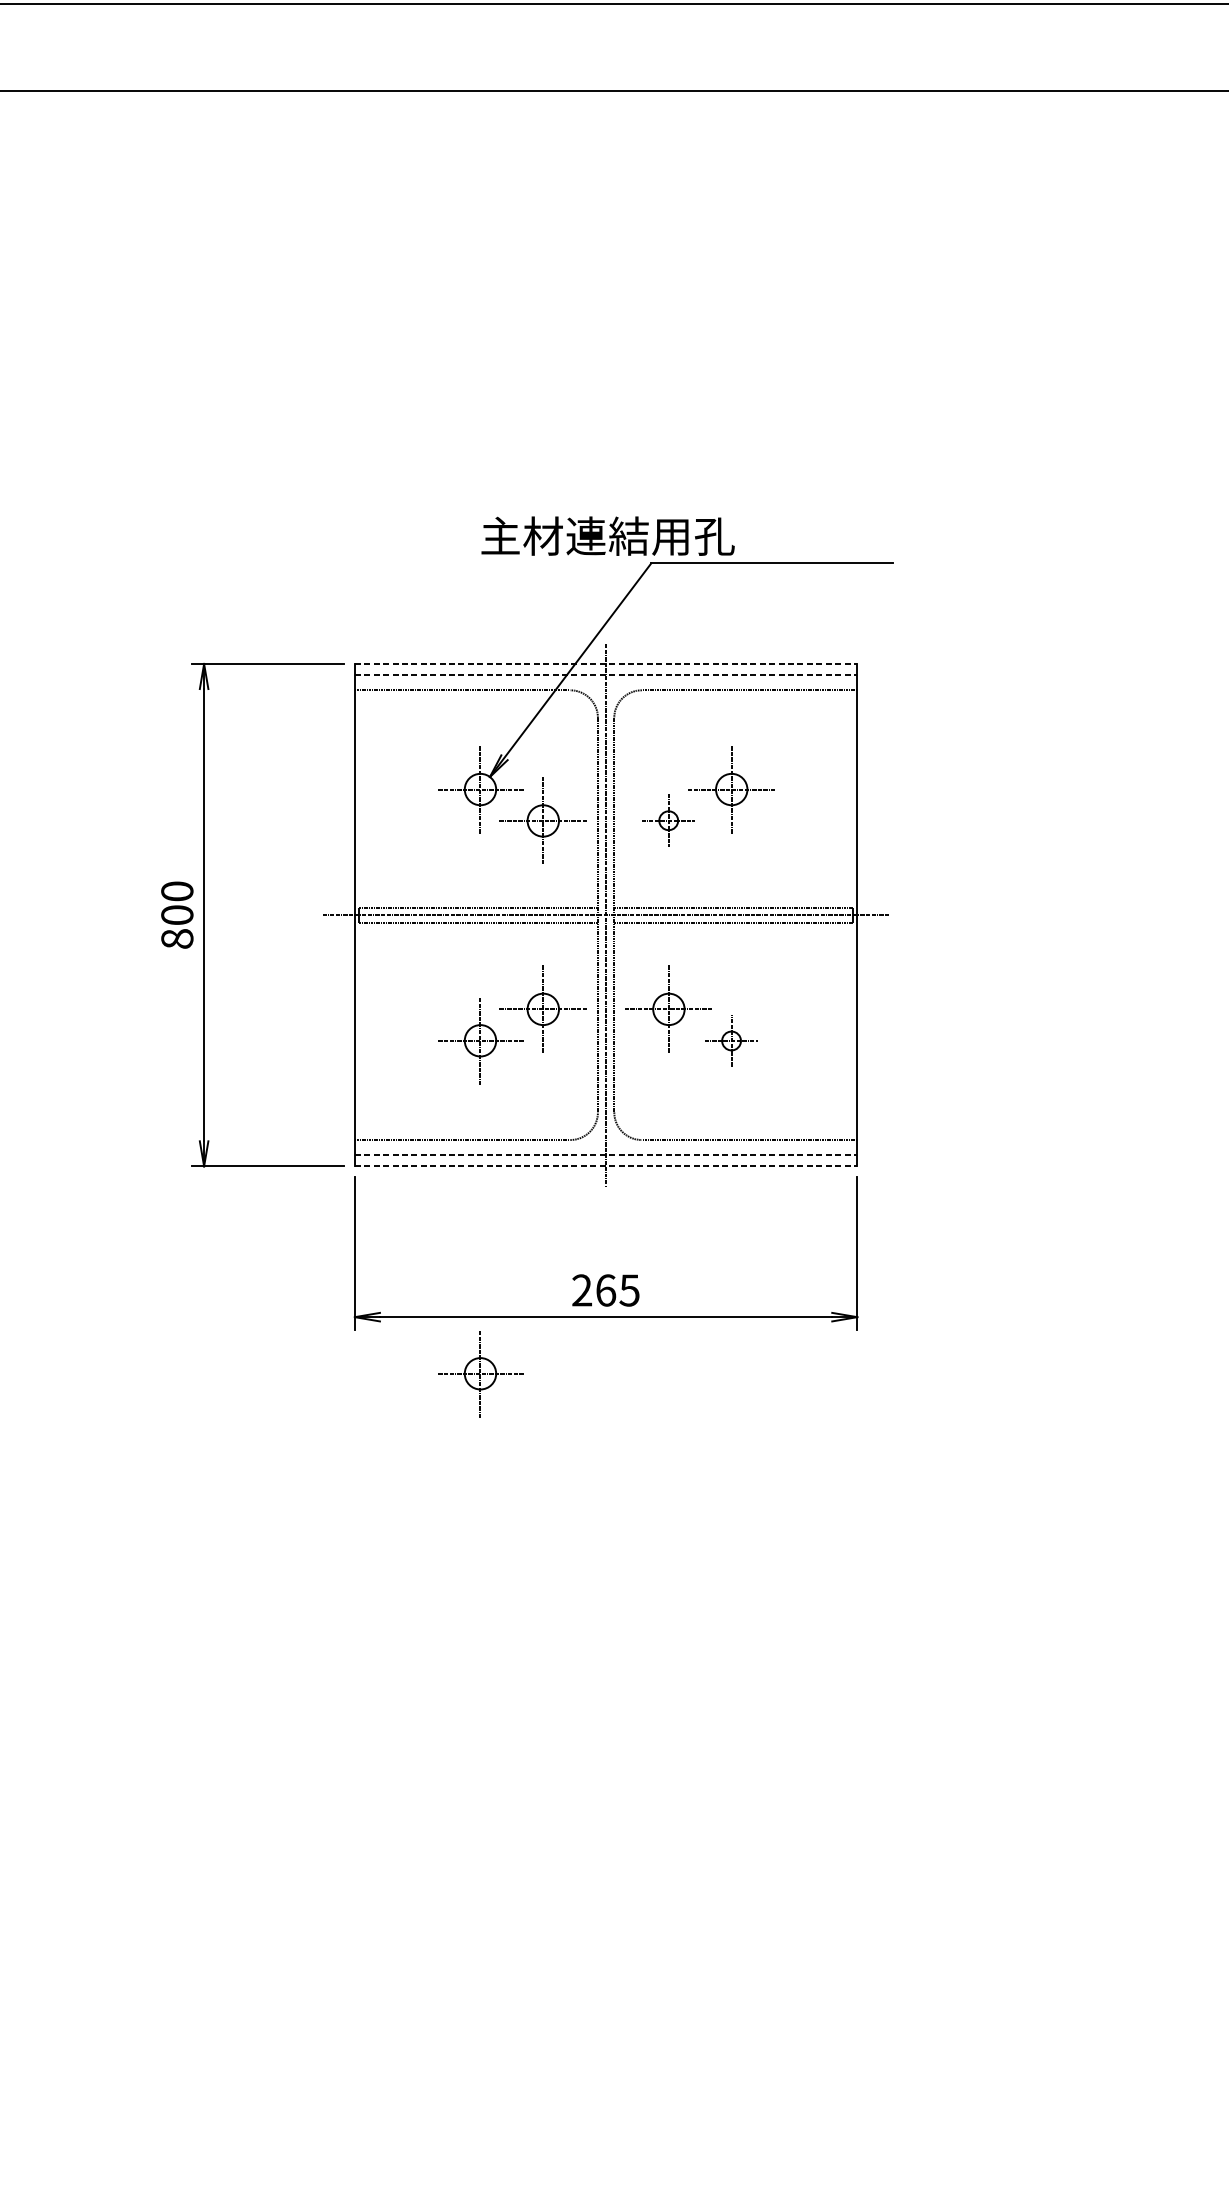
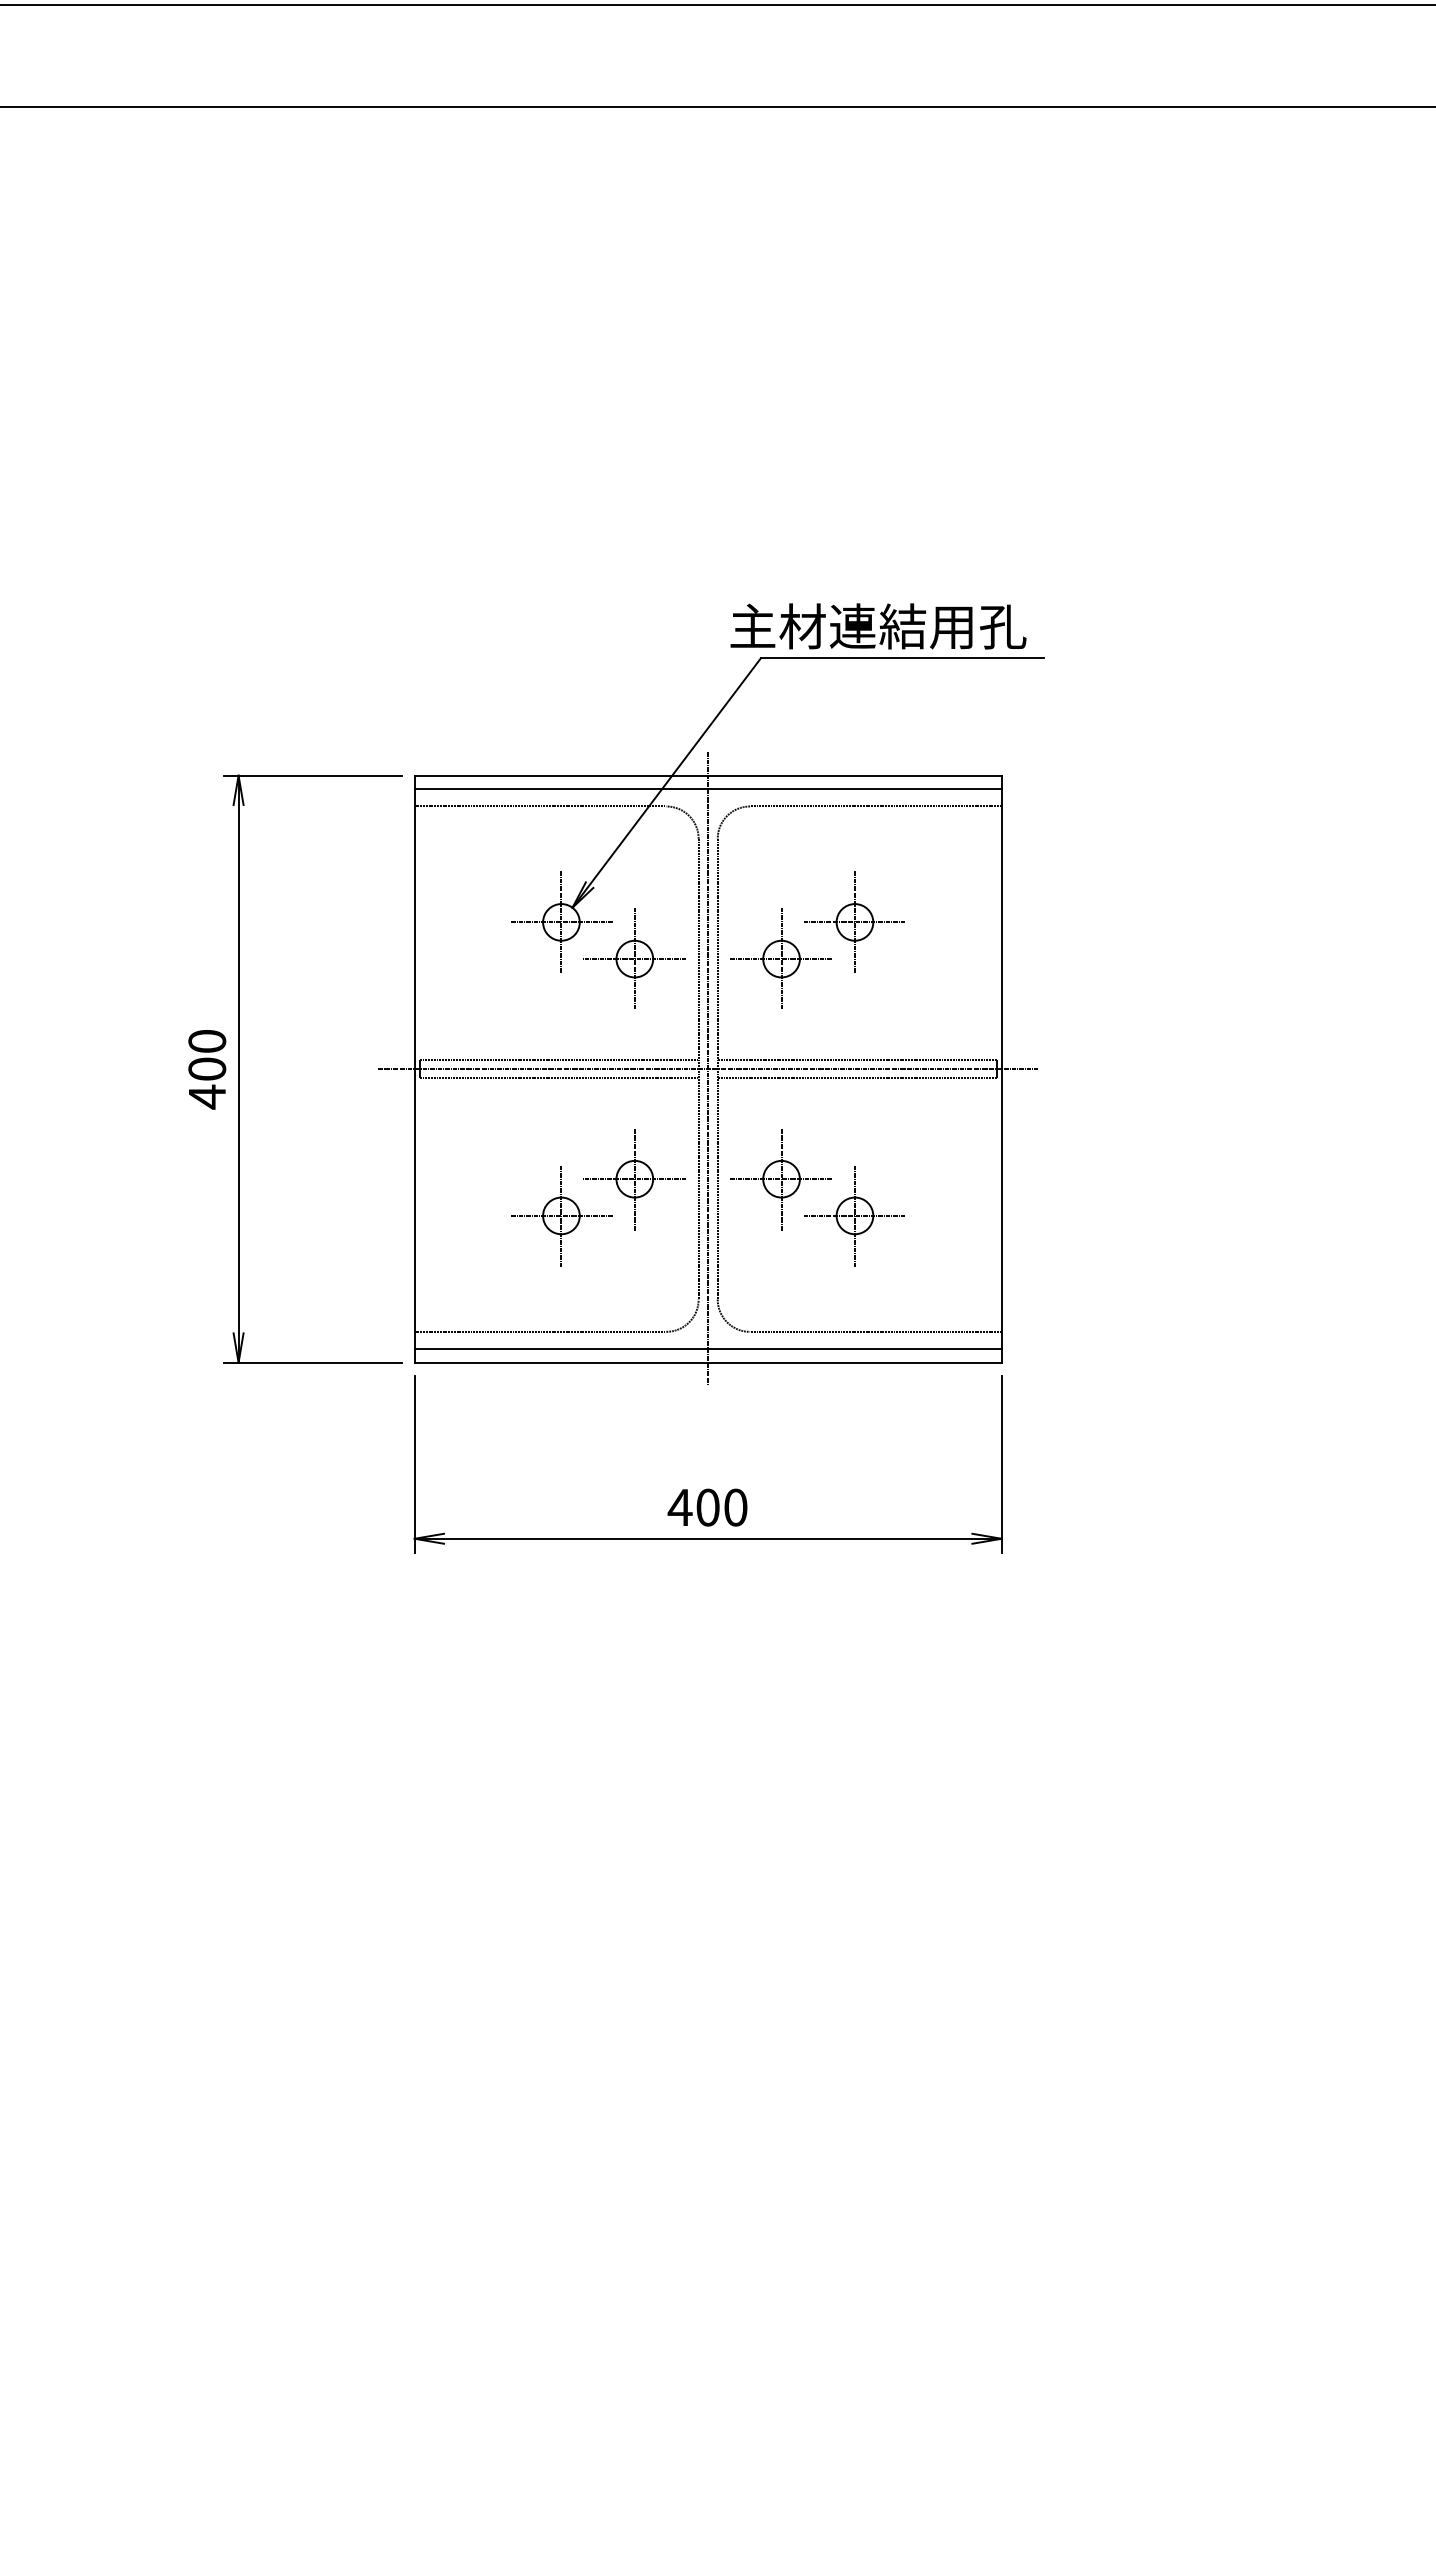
text: (608, 536) -> (878, 626), moved
line: (606, 663) -> (708, 775), dashed -> solid
line: (606, 674) -> (708, 788), dashed -> solid
part: (668, 820) -> (780, 958), size x1.67
text: (177, 938) -> (207, 1096), 800 -> 400
part: (731, 1041) -> (854, 1216), size x1.67
line: (606, 1155) -> (708, 1349), dashed -> solid
line: (606, 1166) -> (708, 1362), dashed -> solid
text: (605, 1290) -> (707, 1507), 265 -> 400
part: (480, 1374) -> (561, 1605), removed

